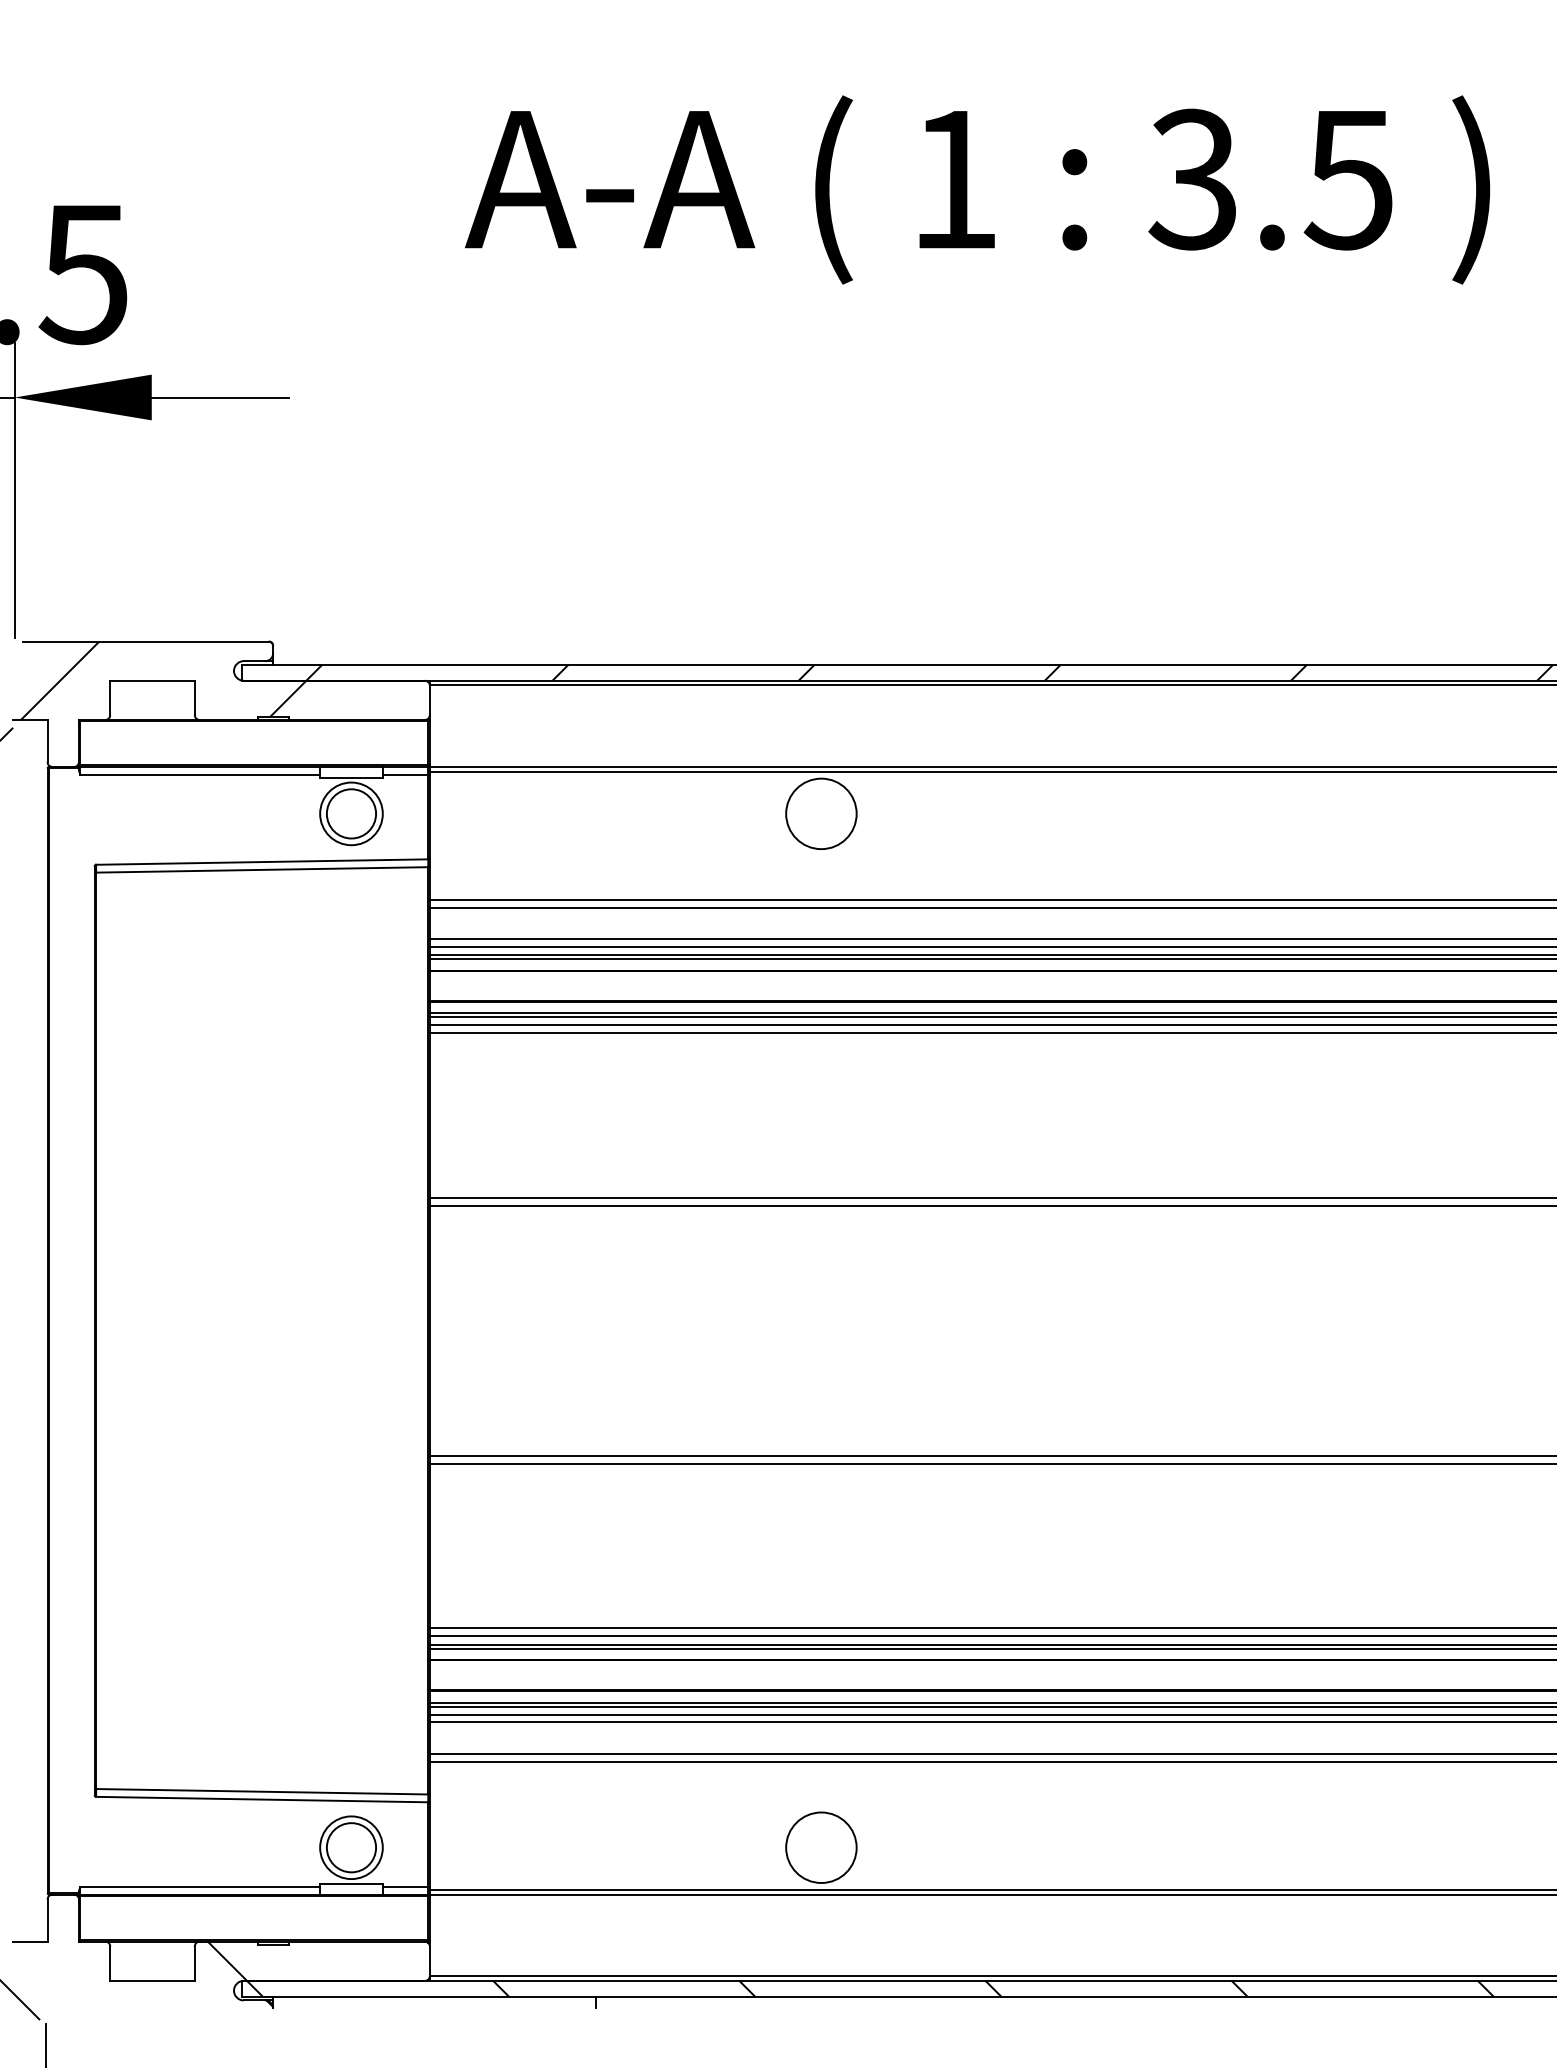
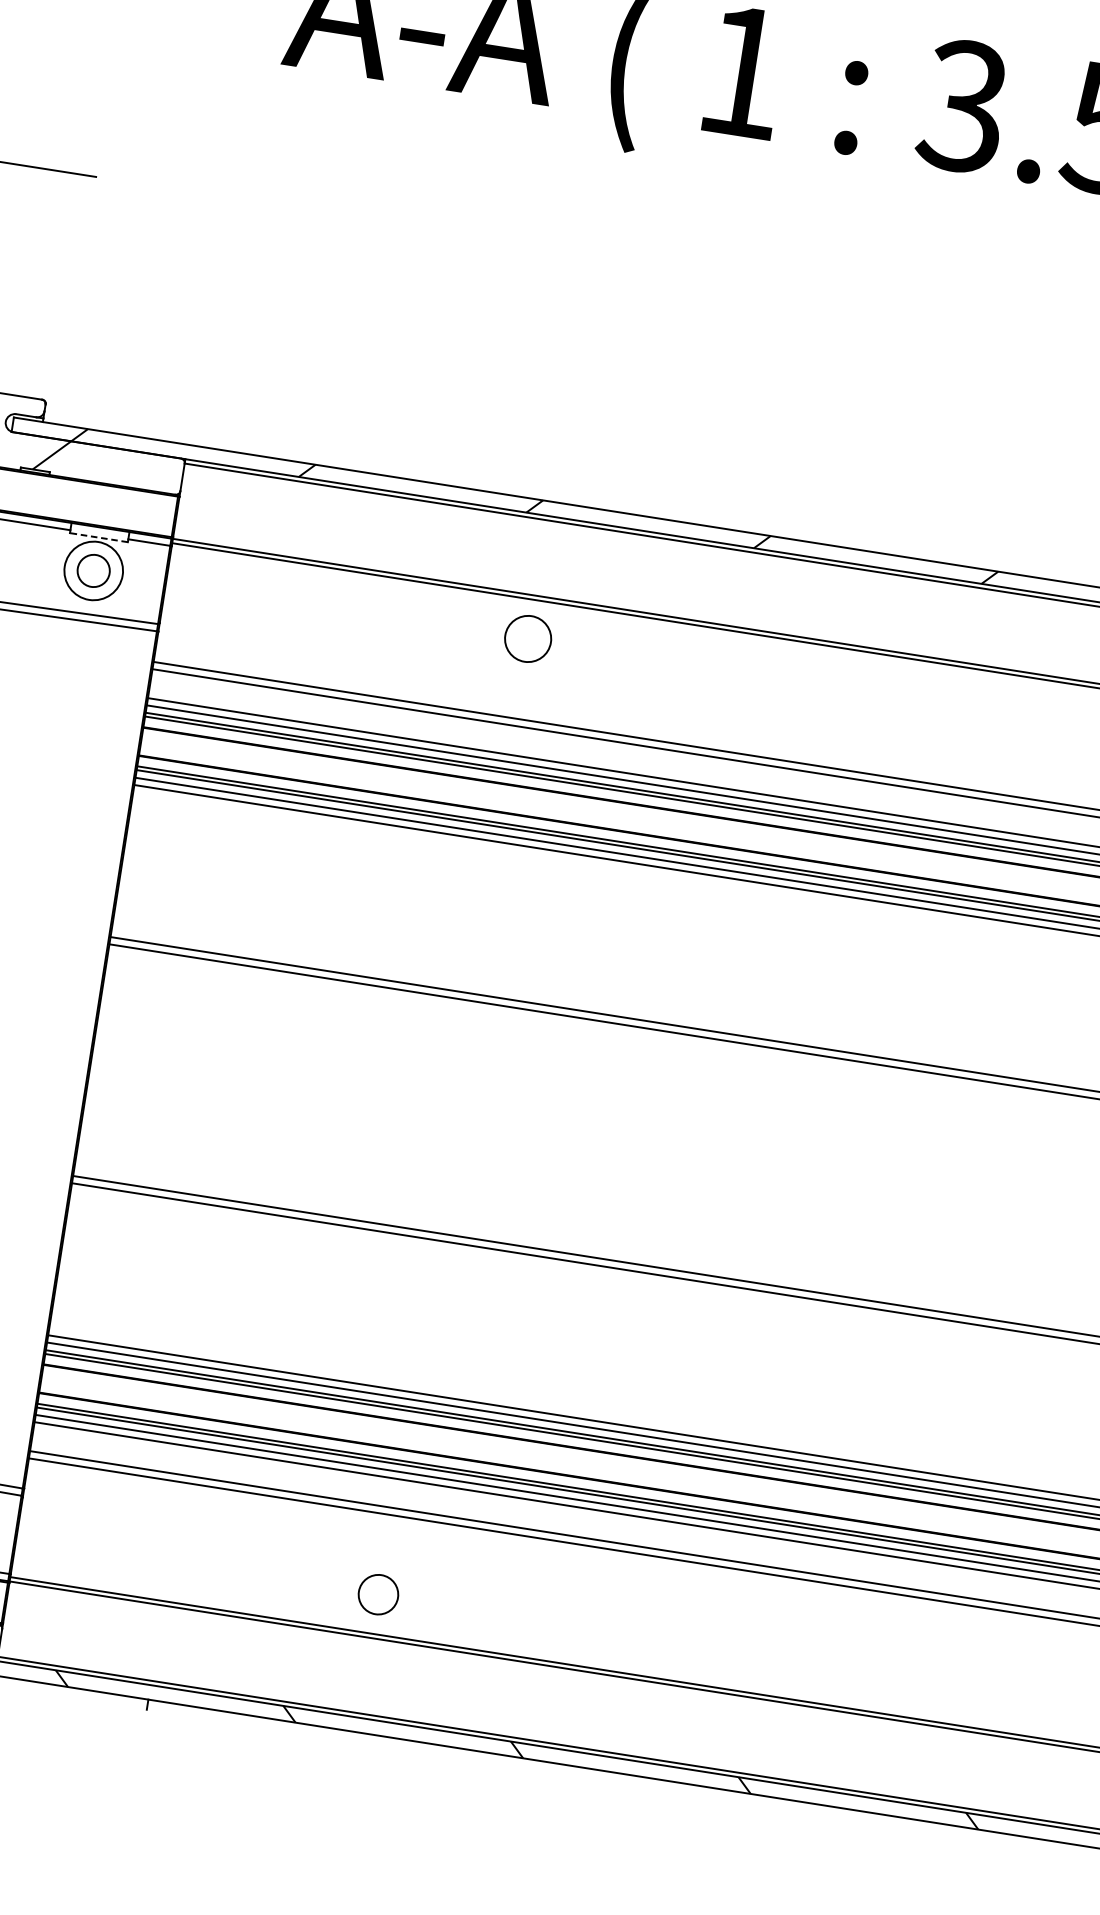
line: (350, 777) -> (98, 537), solid -> dashed
circle: (351, 813) -> (93, 570), size x0.7
circle: (821, 813) -> (528, 638), size x0.7
circle: (821, 1847) -> (378, 1594), size x0.6

